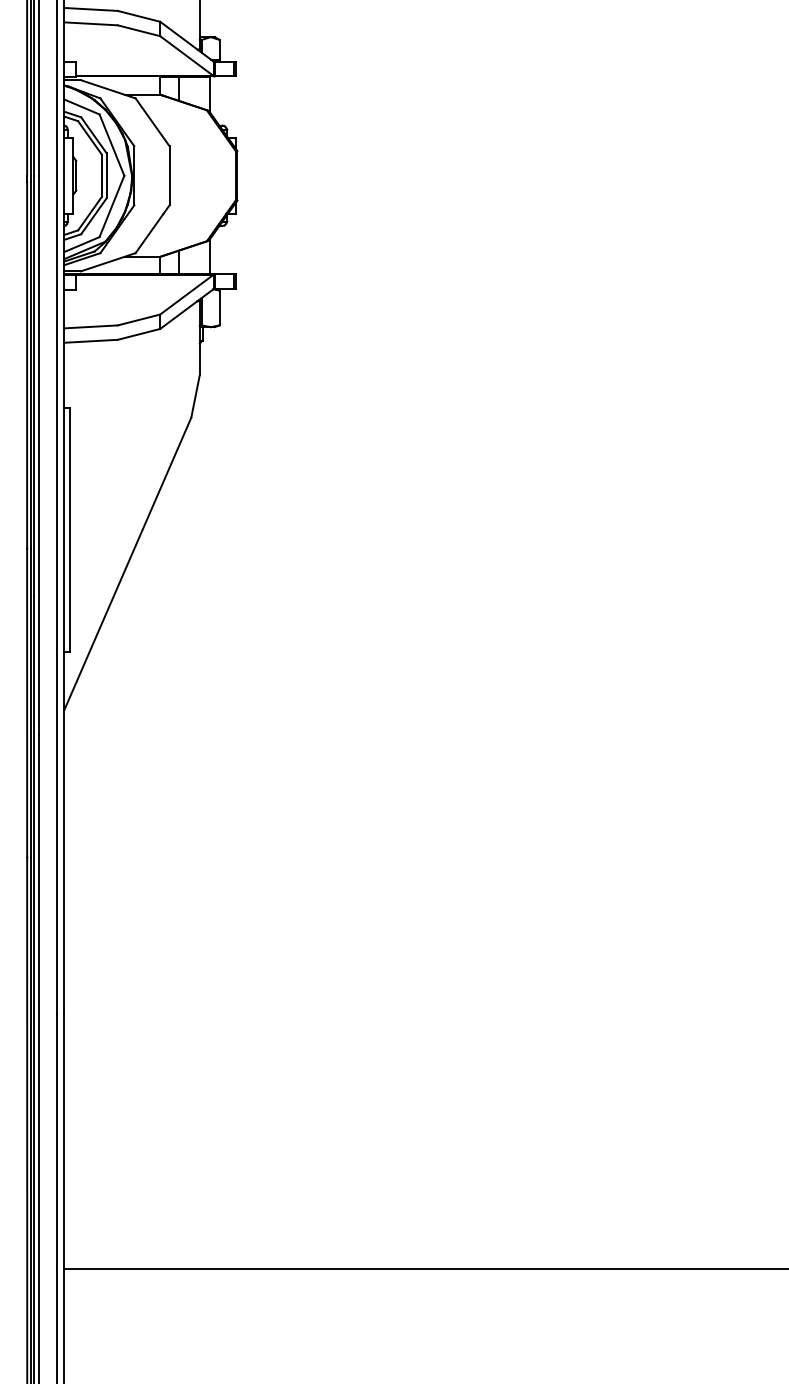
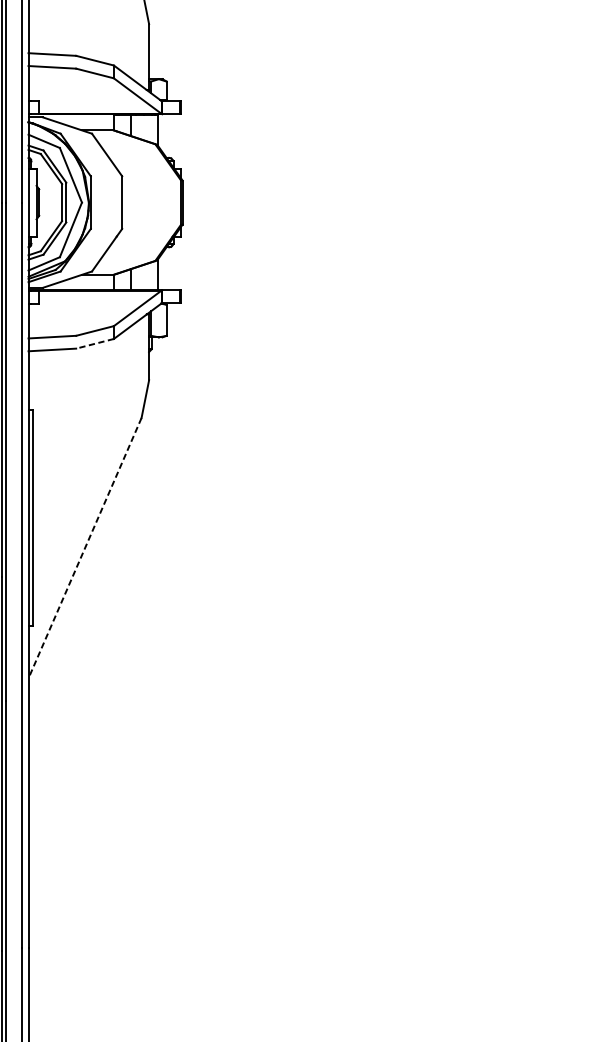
line: (139, 334) -> (95, 343), solid -> dashed
line: (127, 564) -> (84, 548), solid -> dashed

